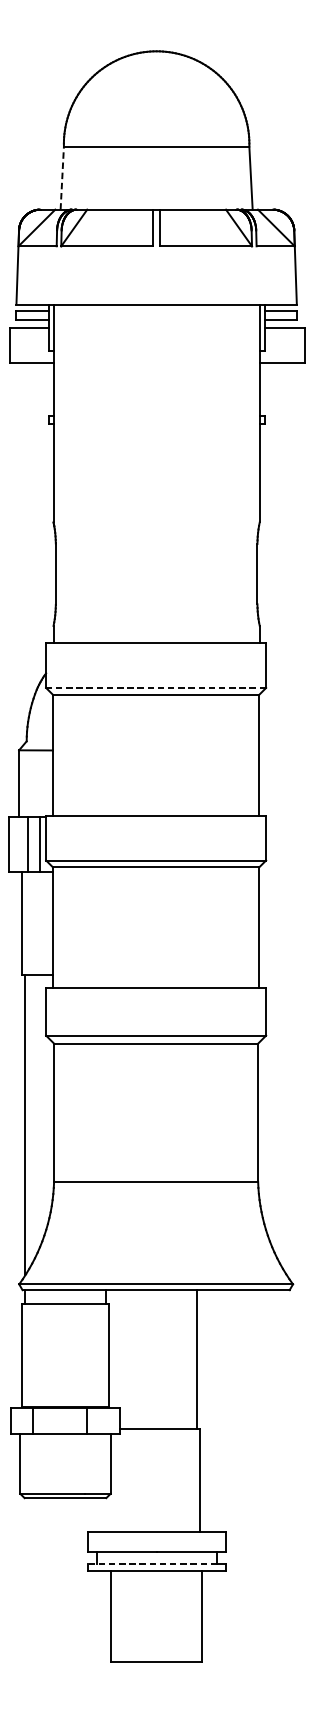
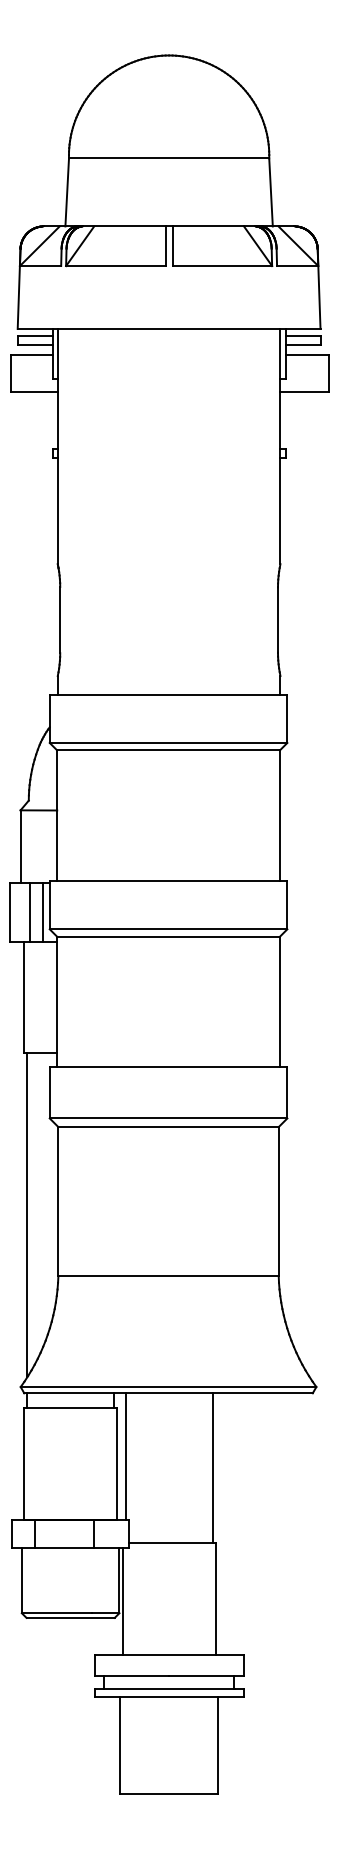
line: (62, 177) -> (67, 191), dashed -> solid
line: (156, 687) -> (168, 742), dashed -> solid
line: (117, 1348) -> (126, 1456), added
line: (113, 1482) -> (122, 1601), added
line: (152, 1563) -> (164, 1688), dashed -> solid

